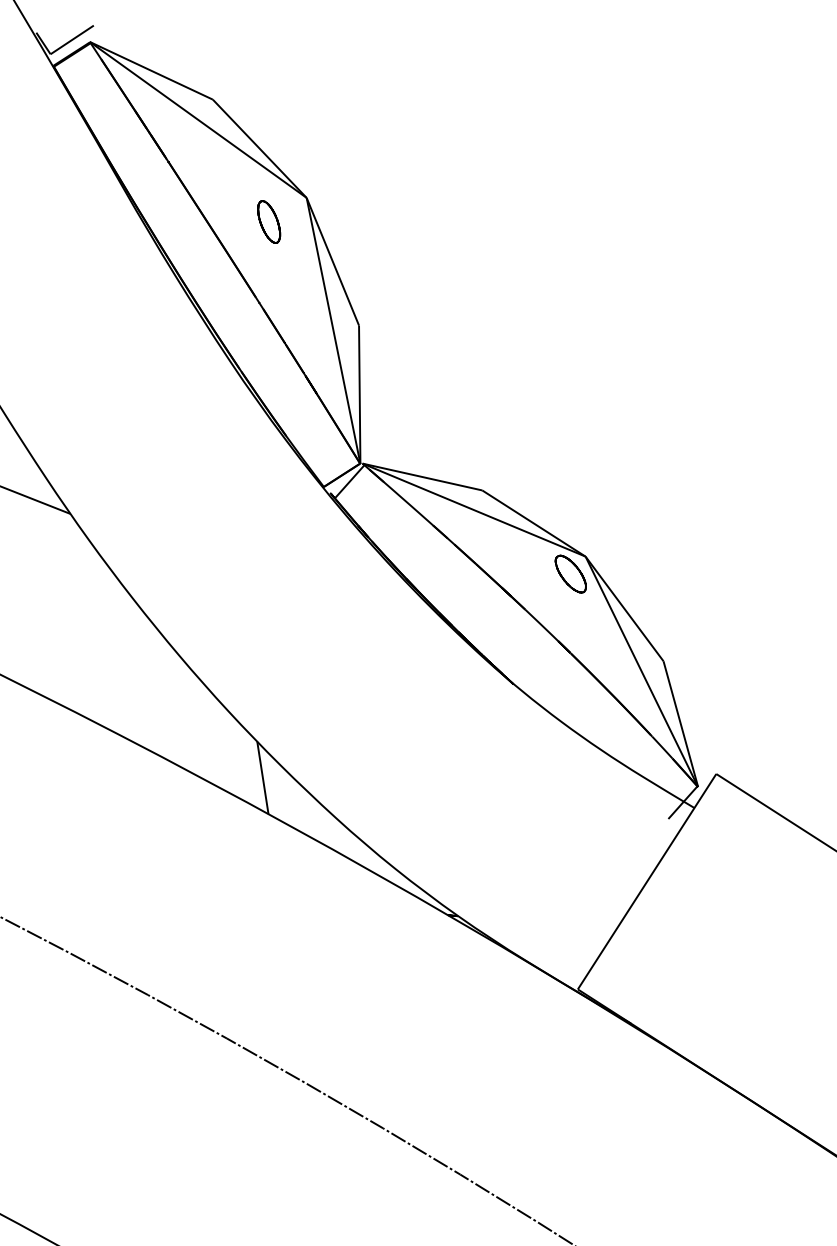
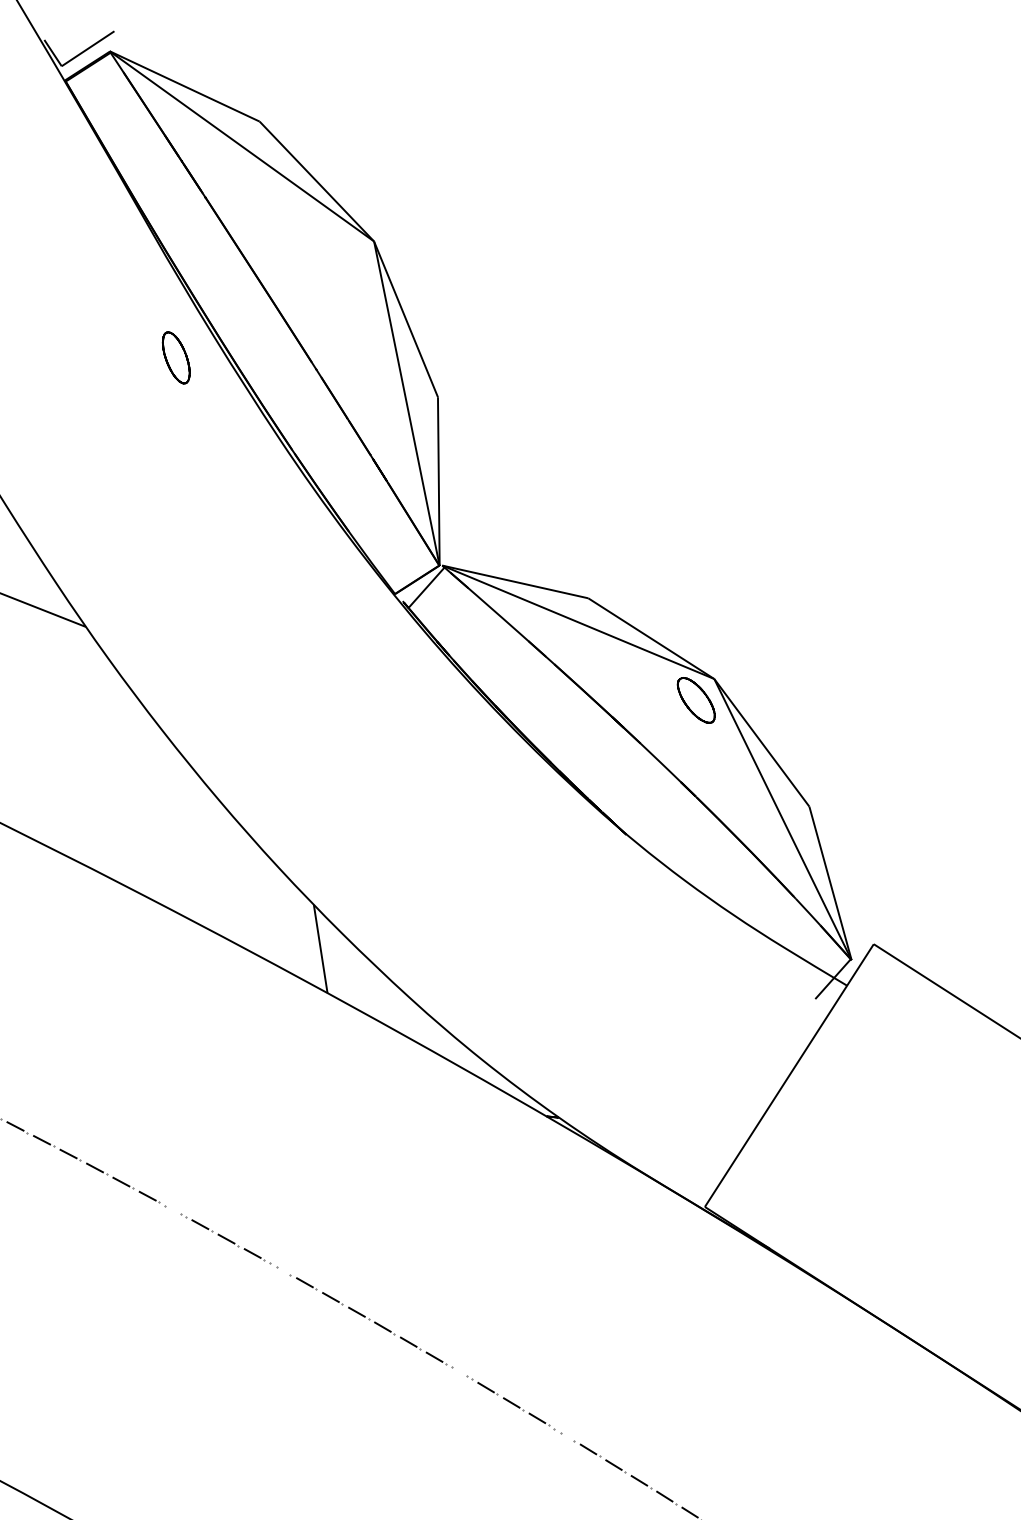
part: (268, 221) -> (175, 357), moved

